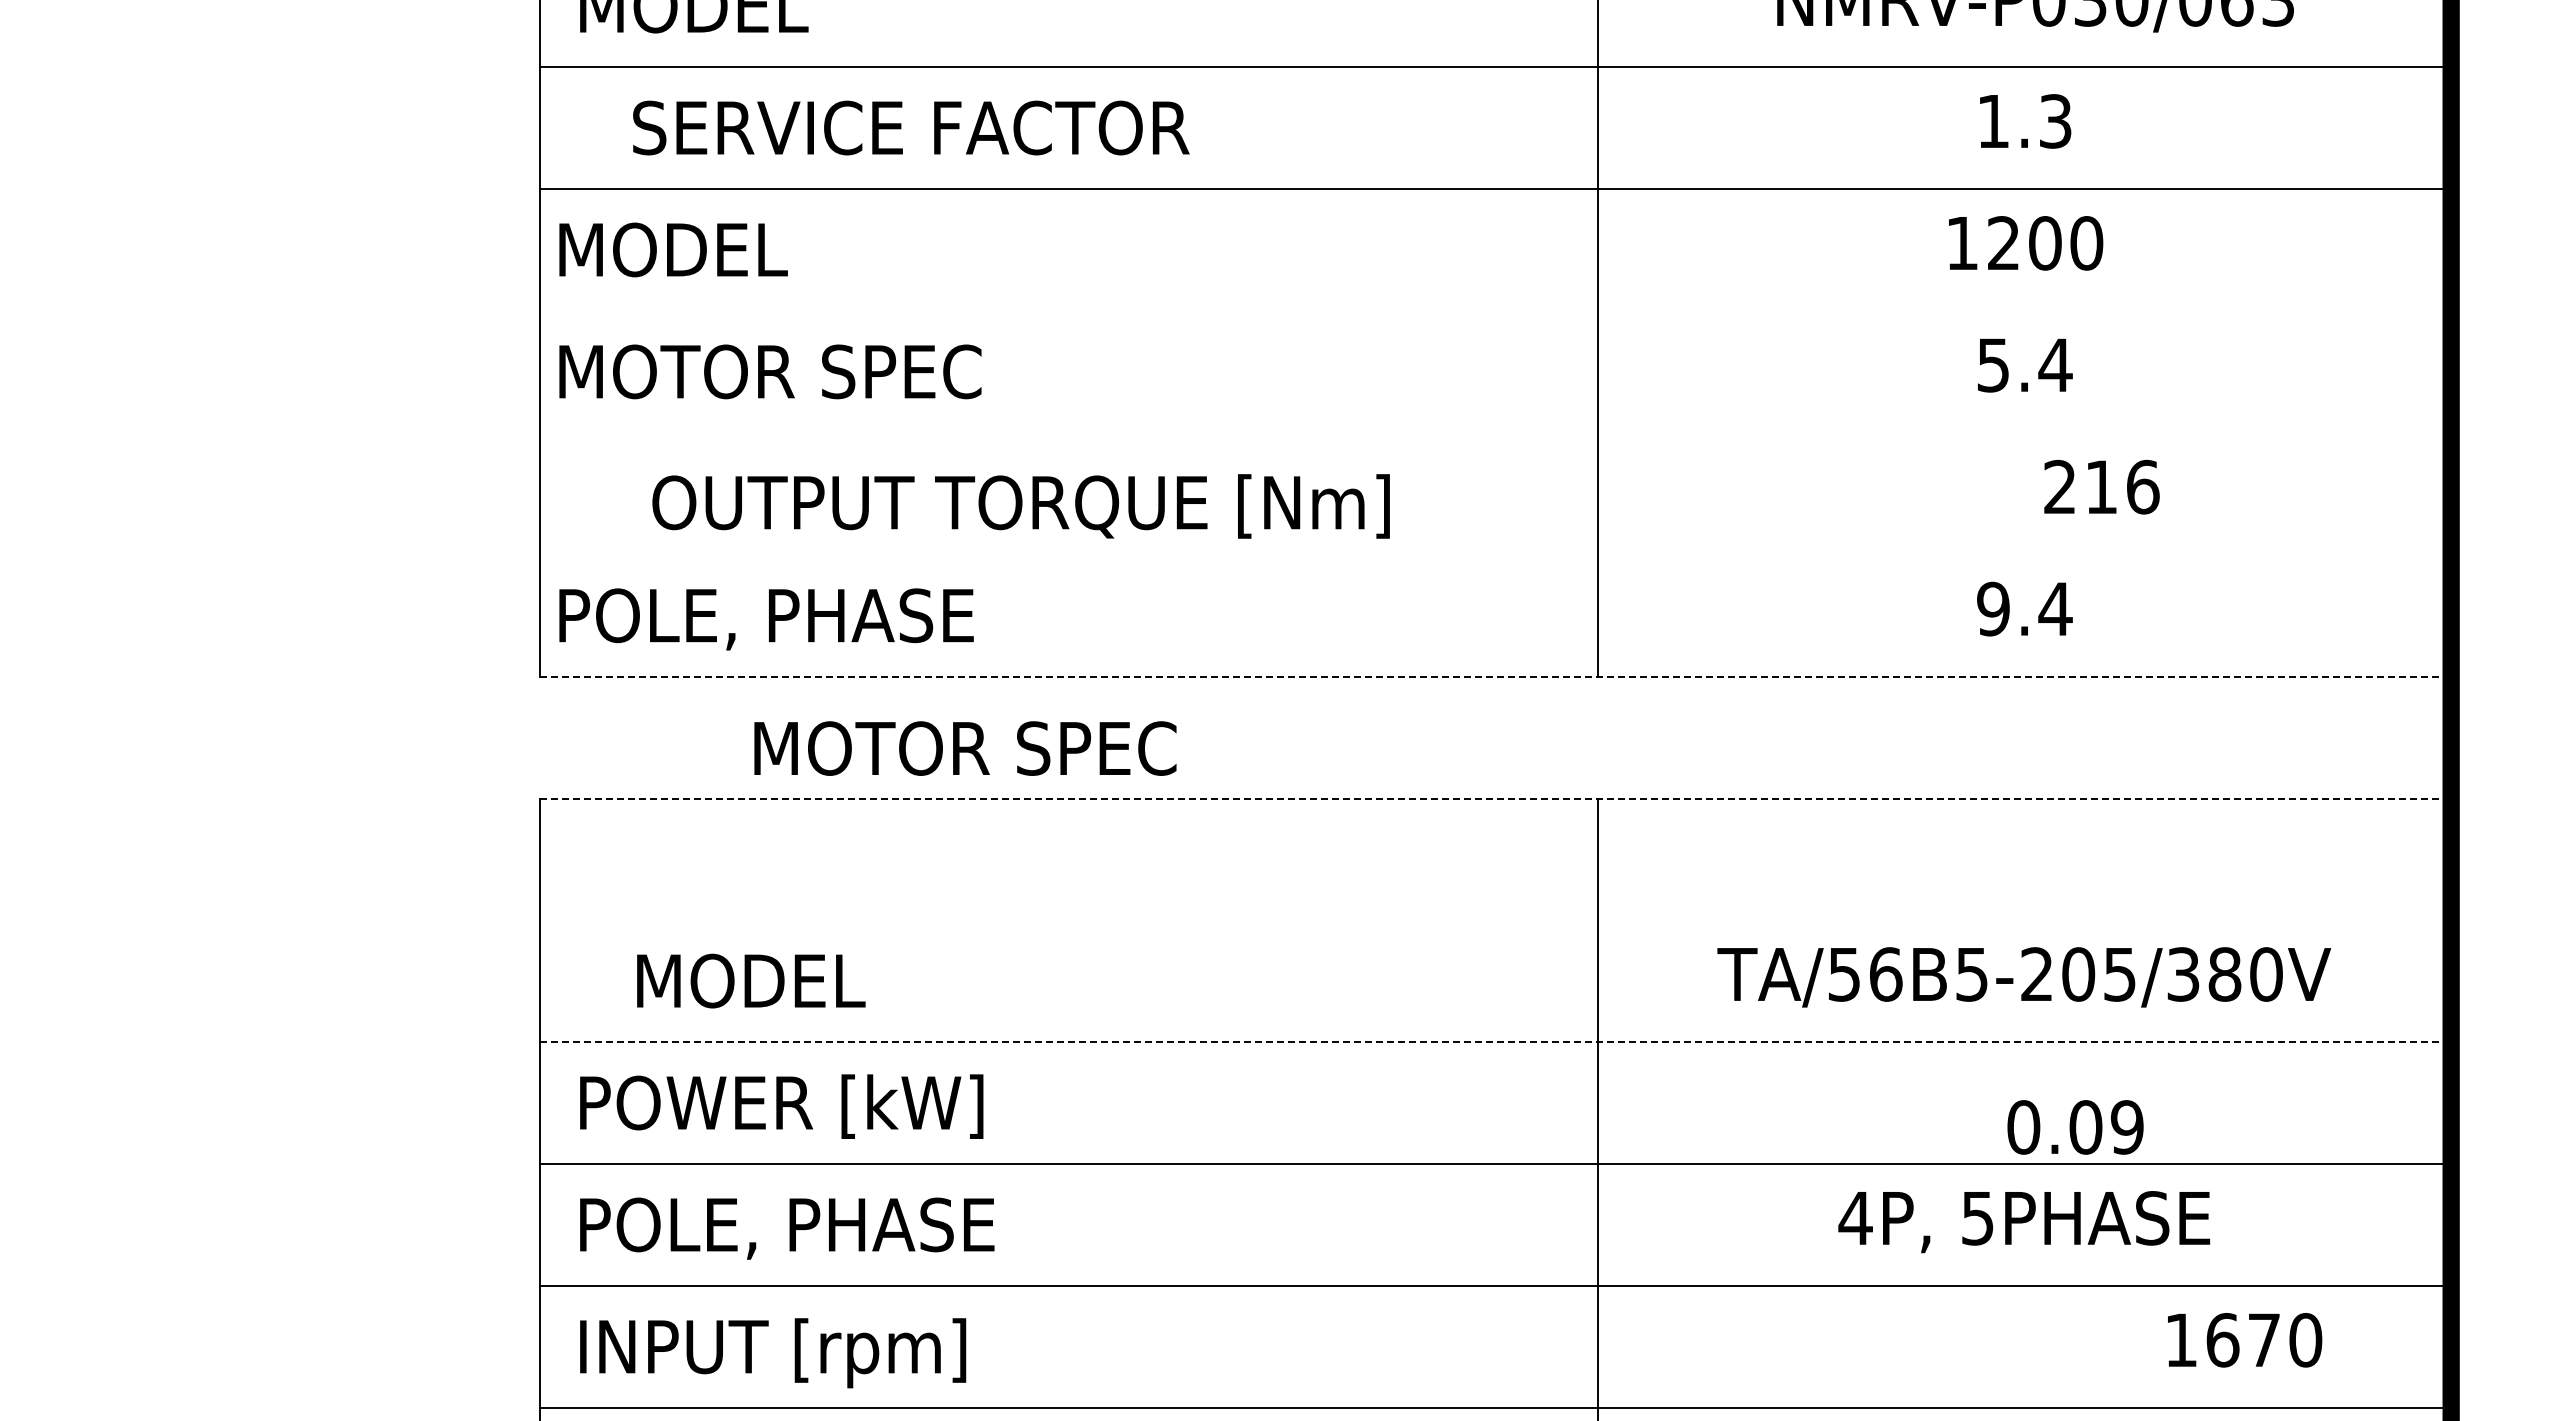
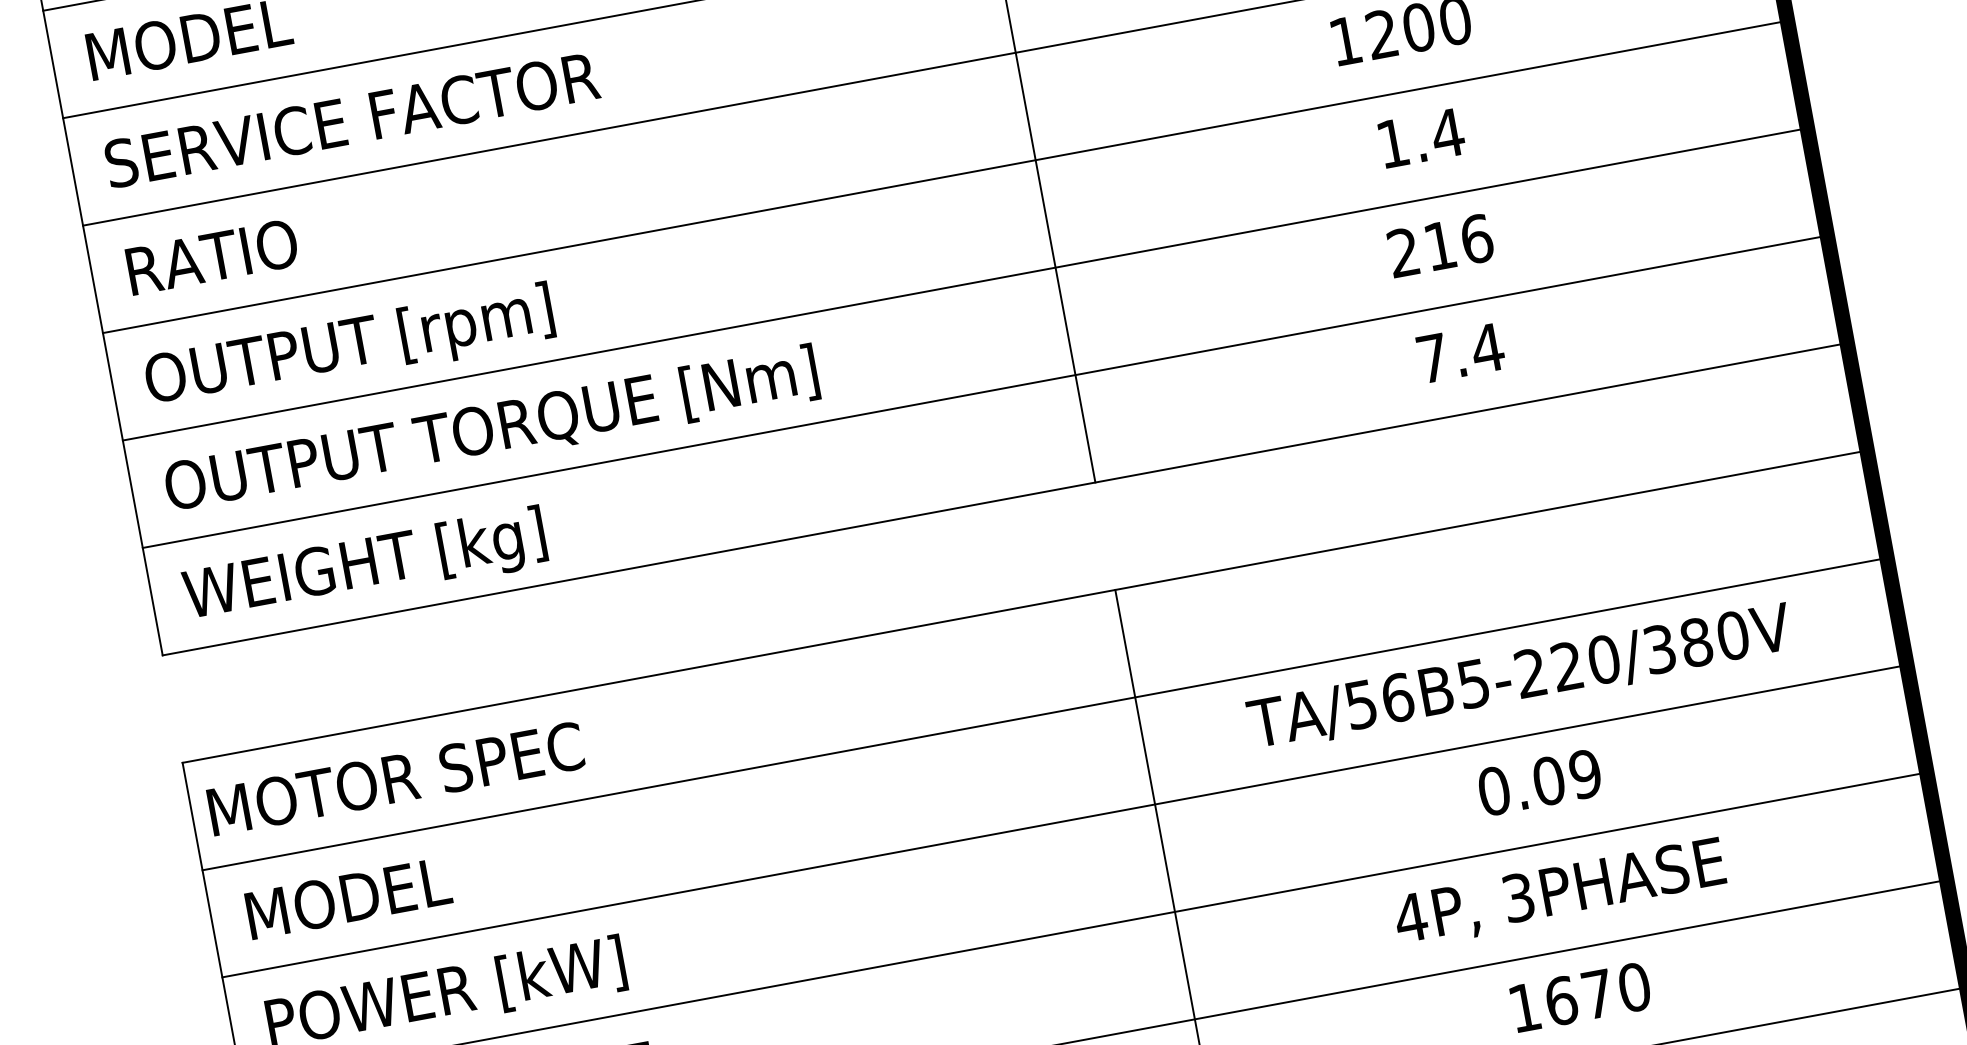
text: (911, 127) -> (352, 119), moved
text: (673, 249) -> (210, 257), MODEL -> RATIO
line: (1495, 310) -> (945, 176), added
text: (1993, 365) -> (1393, 143), 5.4 -> 1.4
text: (797, 378) -> (341, 350), MOTOR SPEC -> OUTPUT [rpm]
line: (1495, 432) -> (965, 284), added
text: (2101, 486) -> (1440, 245), moved
text: (1020, 506) -> (491, 431), moved
line: (1495, 554) -> (985, 391), added
text: (1993, 608) -> (1432, 357), 9.4 -> 7.4
text: (770, 622) -> (357, 569), POLE, PHASE -> WEIGHT [kg]
line: (1495, 676) -> (1005, 499), dashed -> solid
text: (965, 748) -> (396, 778), moved
line: (1495, 798) -> (1025, 606), dashed -> solid
line: (1495, 920) -> (1044, 714), added
text: (2099, 974) -> (1585, 663), TA/56B5-205/380V -> TA/56B5-220/380V
text: (751, 980) -> (348, 897), moved
line: (1495, 1042) -> (1064, 821), dashed -> solid
text: (2075, 1127) -> (1539, 782), moved
text: (1977, 1218) -> (1518, 897), 5PHASE -> 3PHASE
text: (2245, 1340) -> (1581, 997), moved

